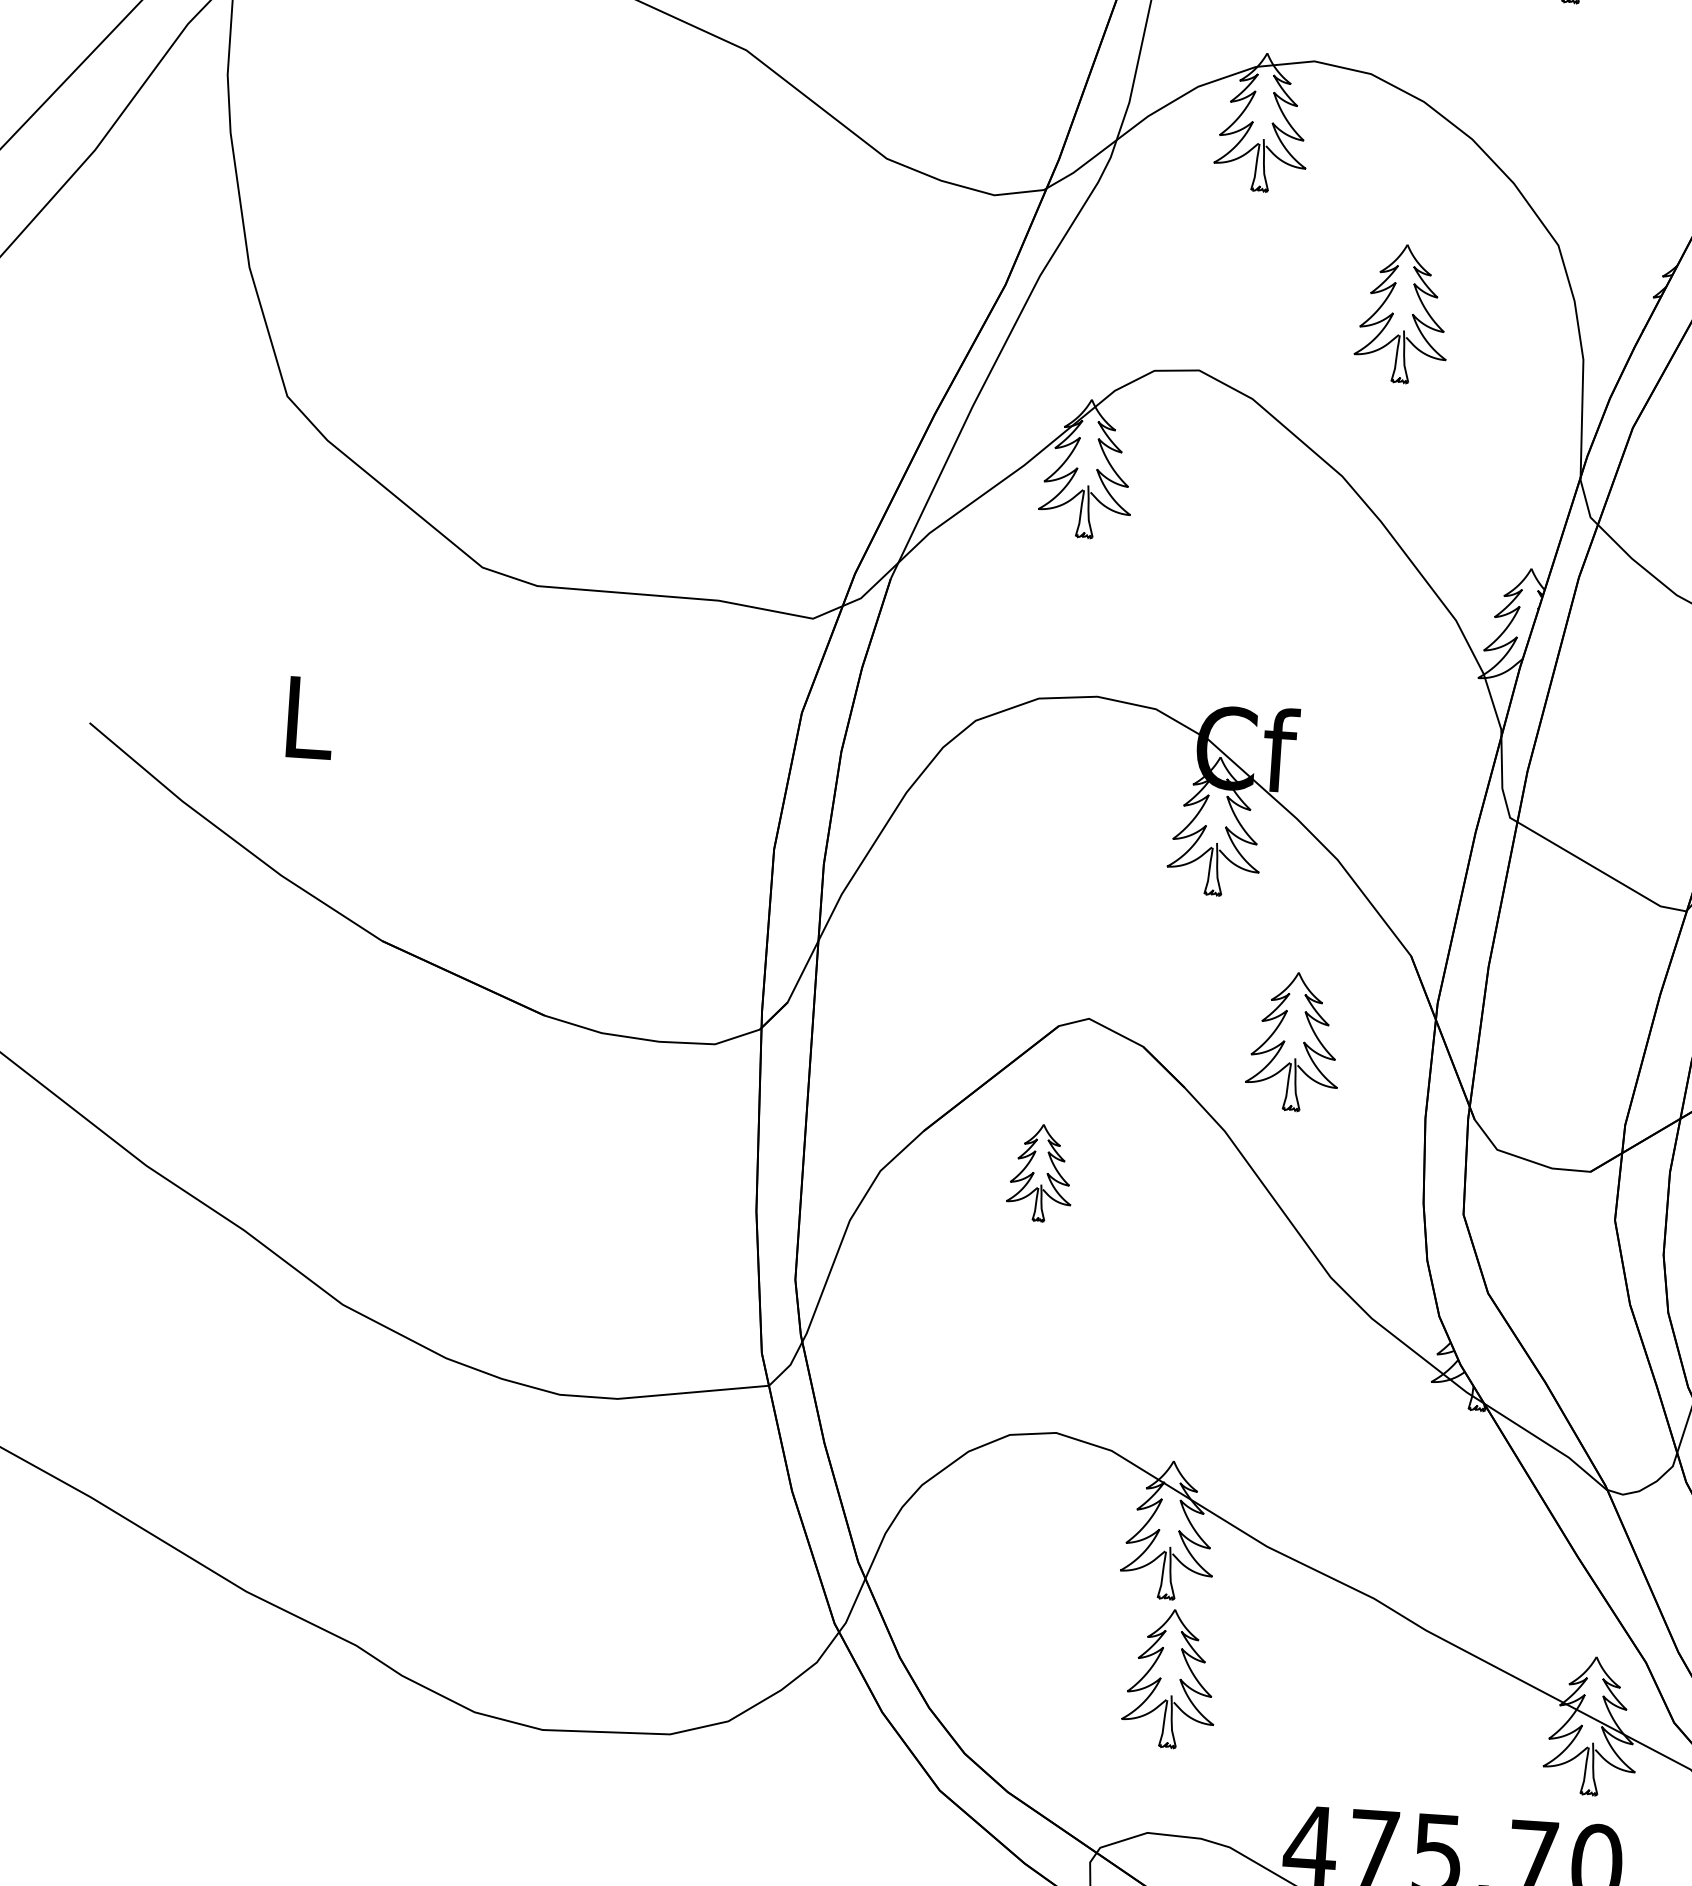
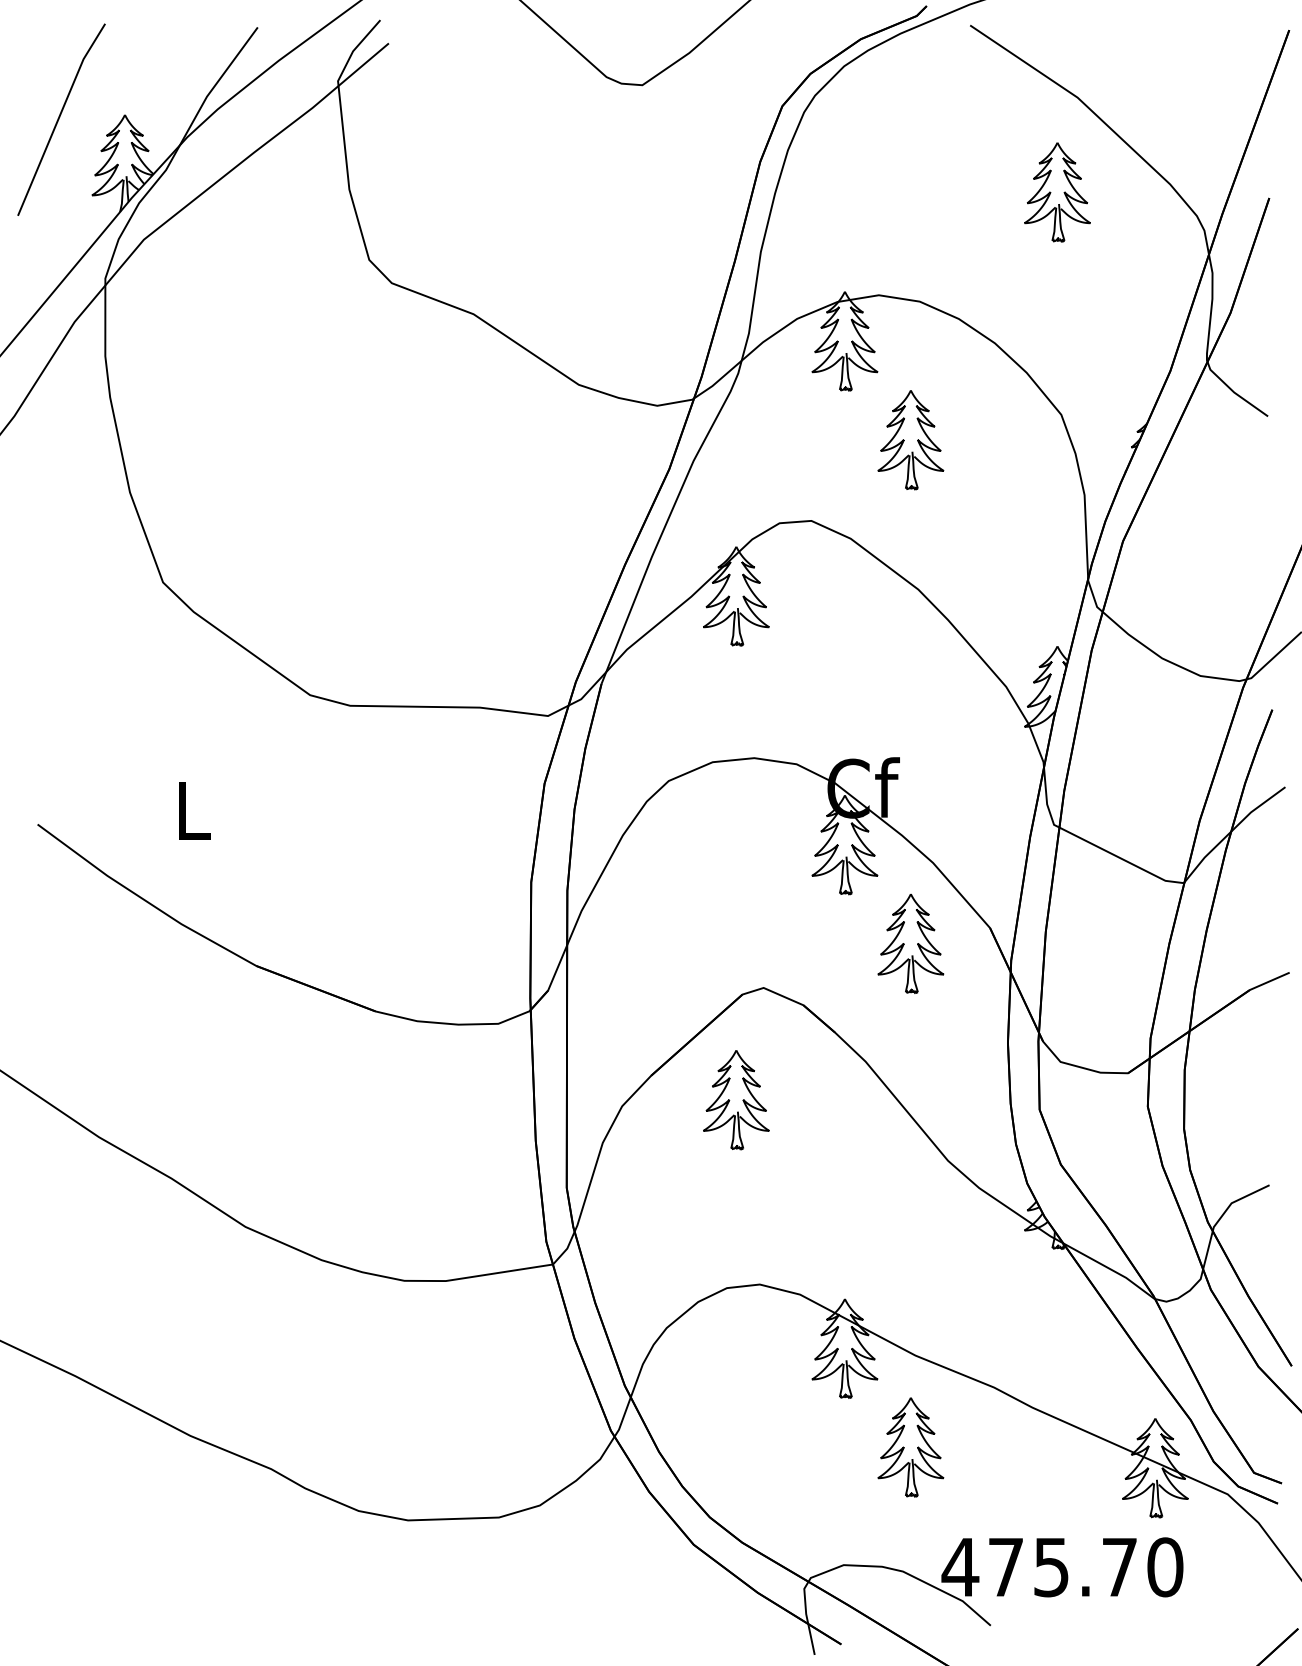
part: (1402, 314) -> (910, 440), moved
part: (1293, 1041) -> (910, 943), moved
part: (1040, 1173) -> (736, 1100), size x1.43
part: (1169, 1679) -> (910, 1447), moved

